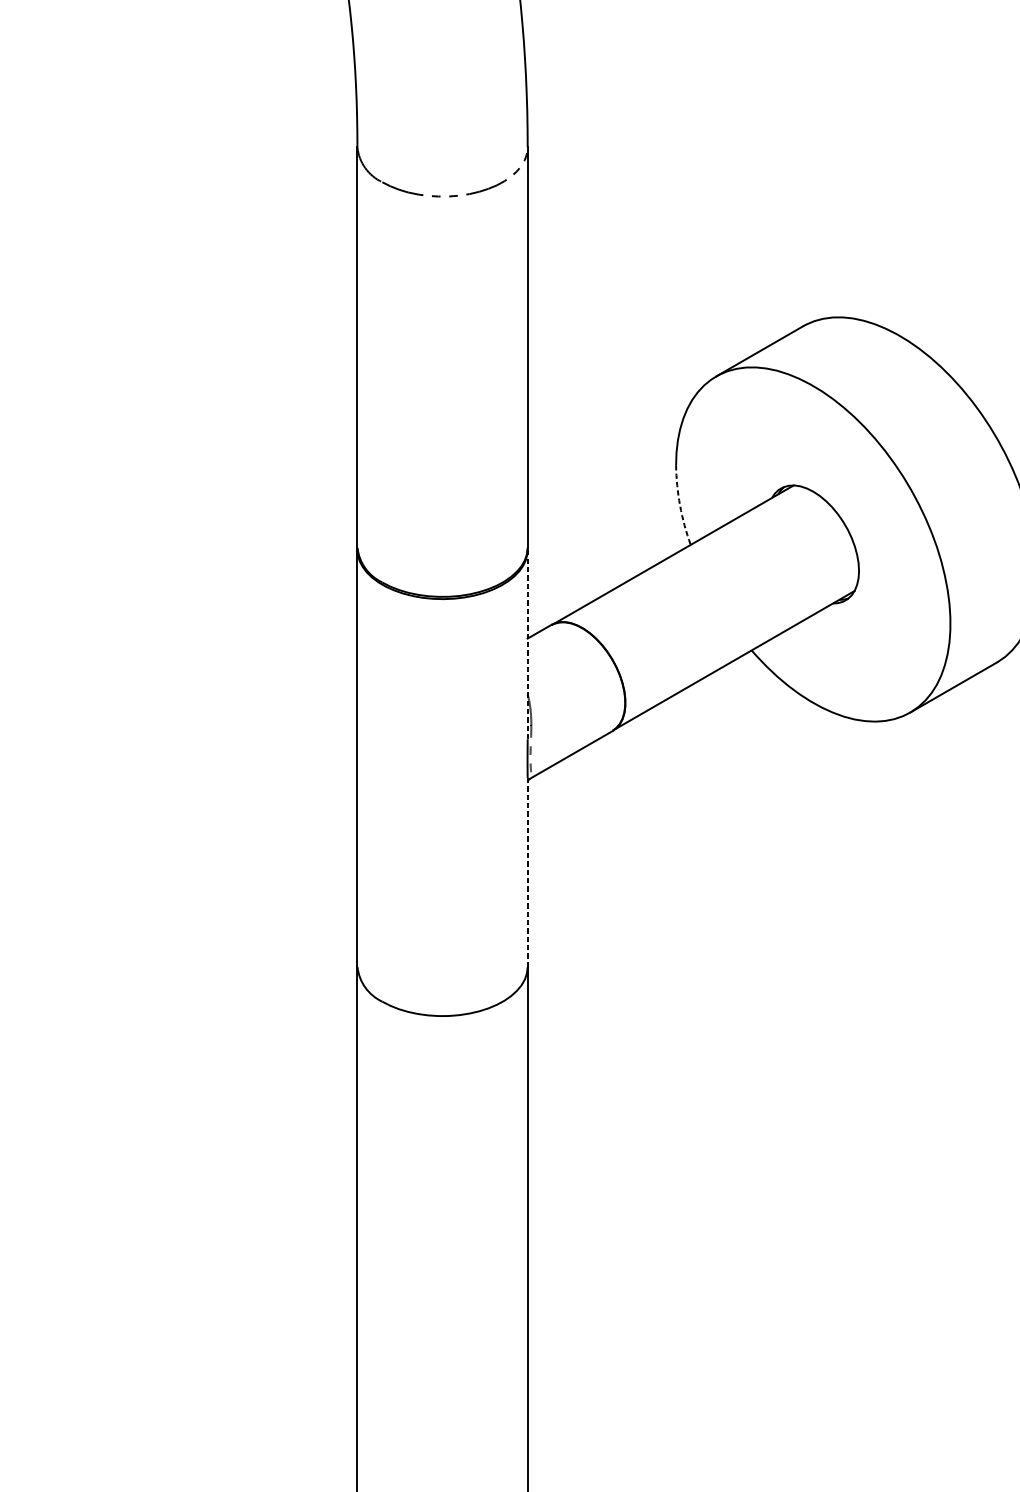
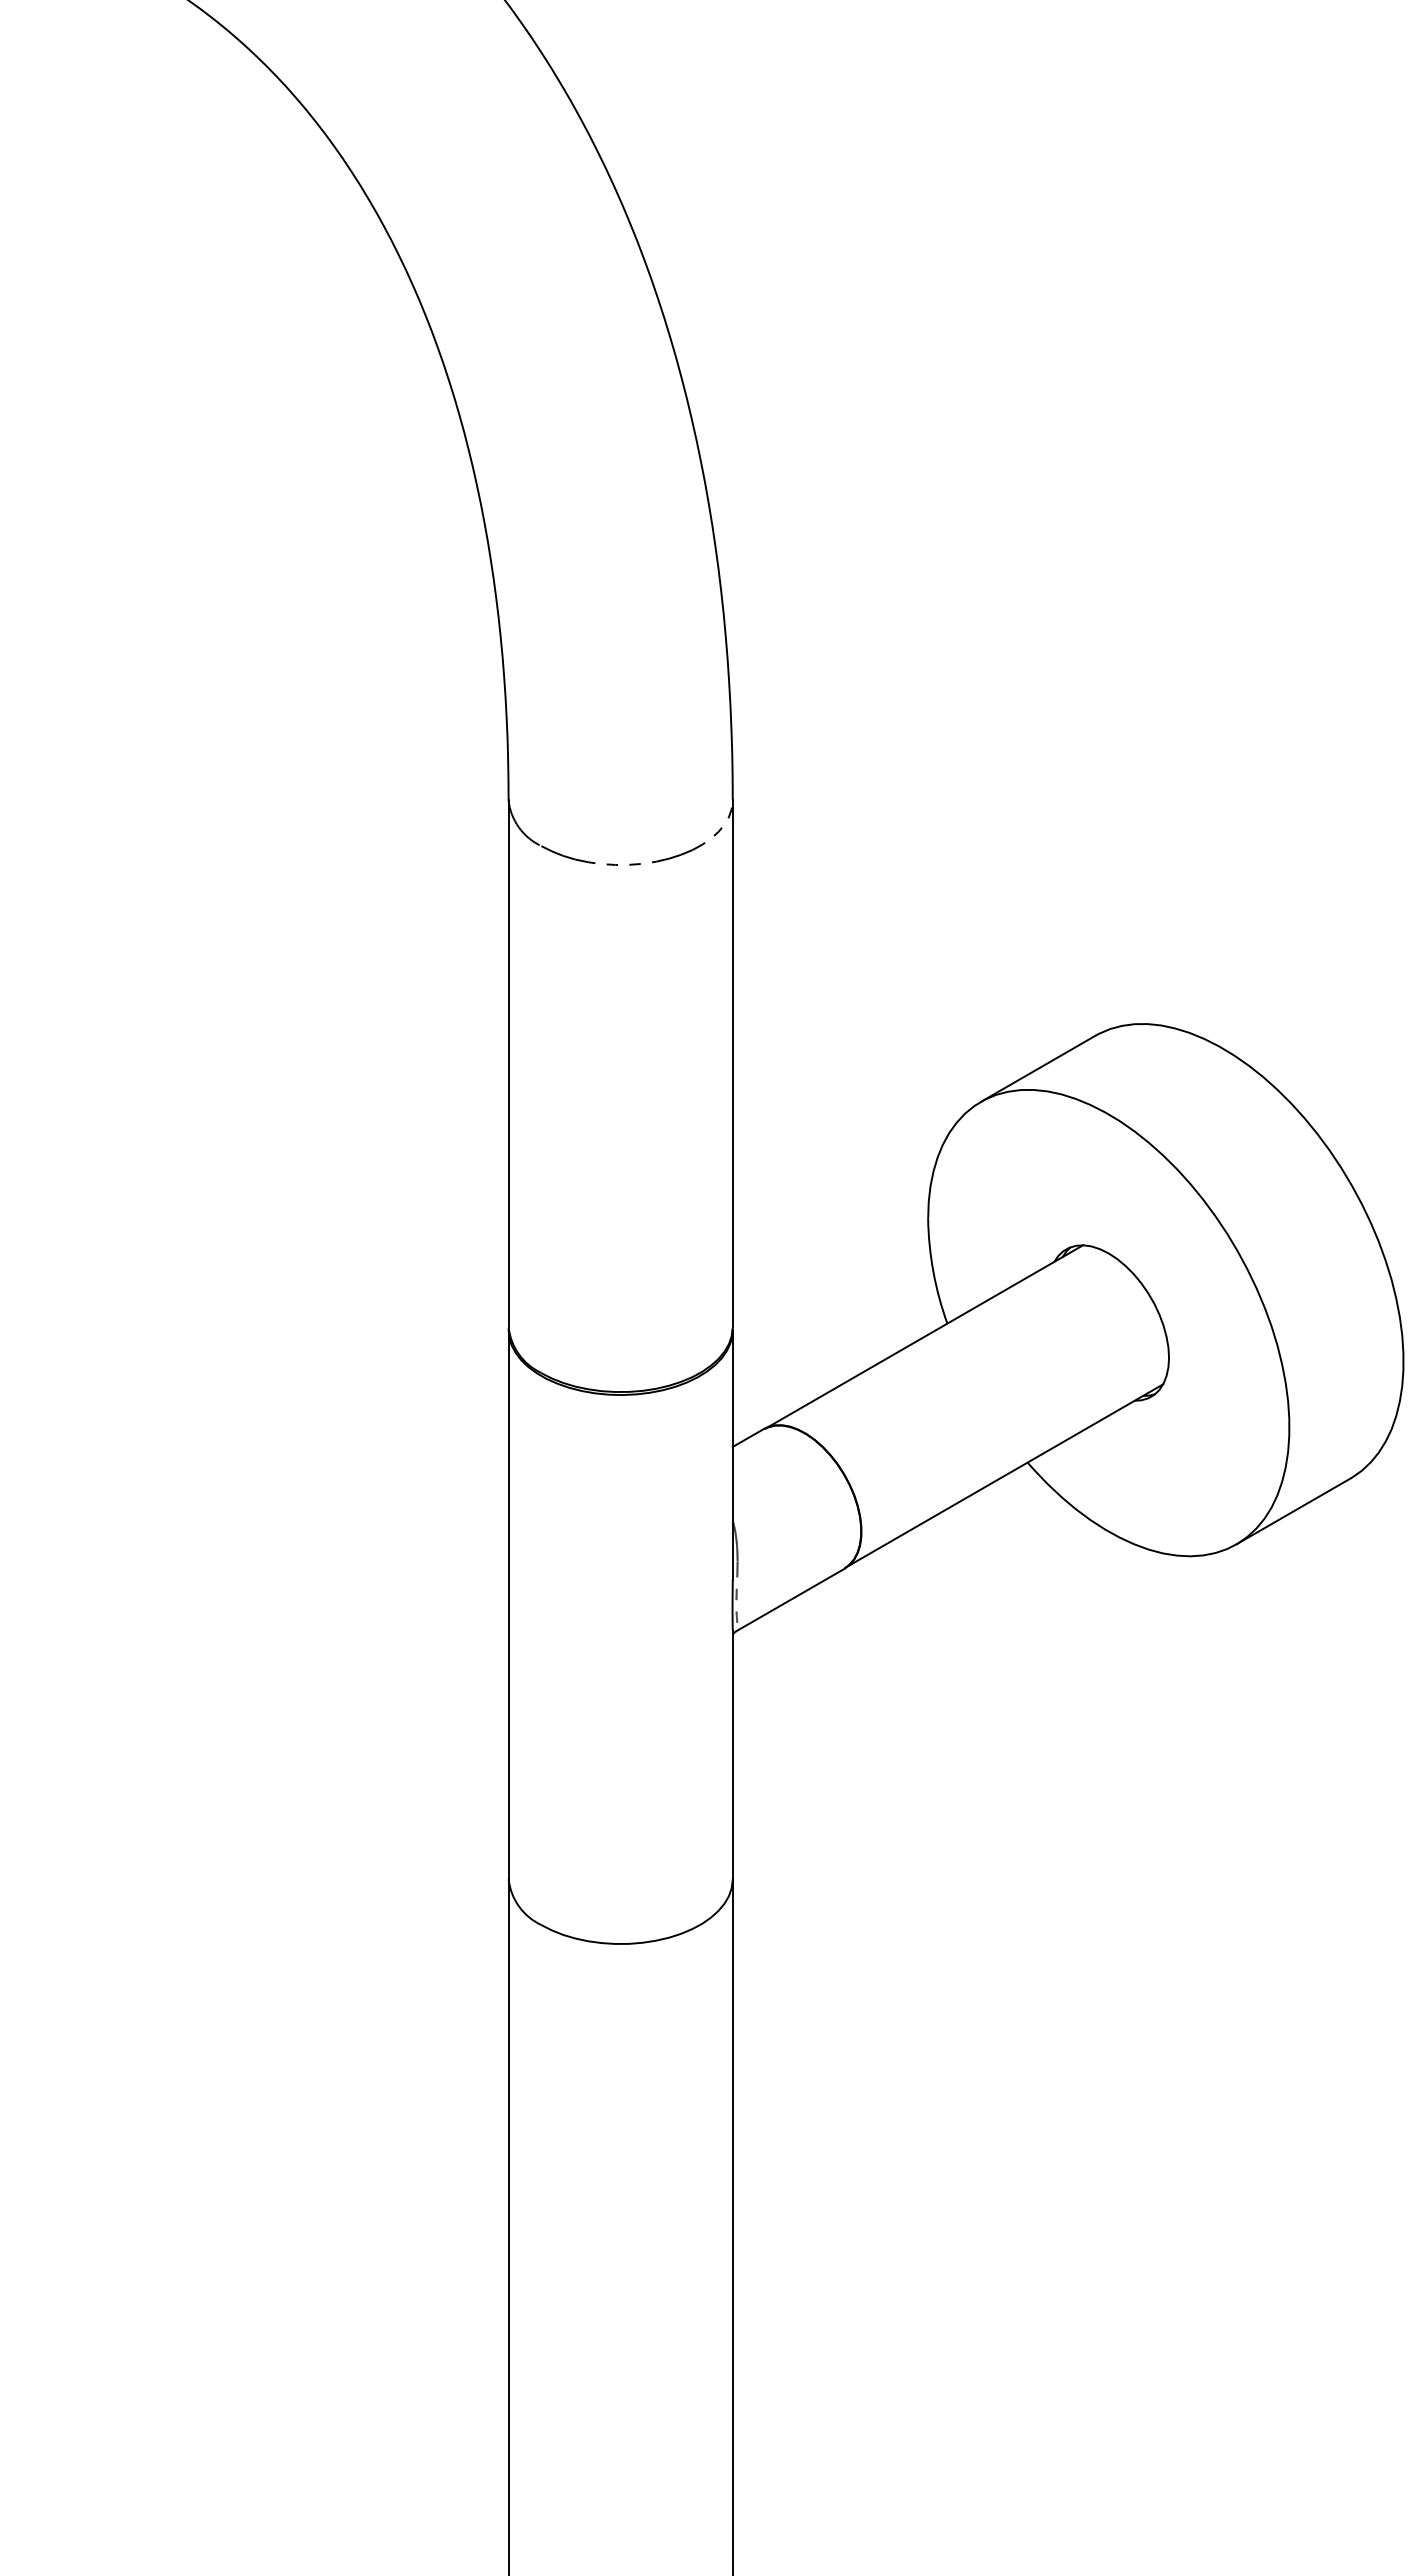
arc: (680, 505) -> (933, 1271), dashed -> solid
line: (527, 644) -> (732, 1454), dashed -> solid
line: (527, 872) -> (732, 1754), dashed -> solid

